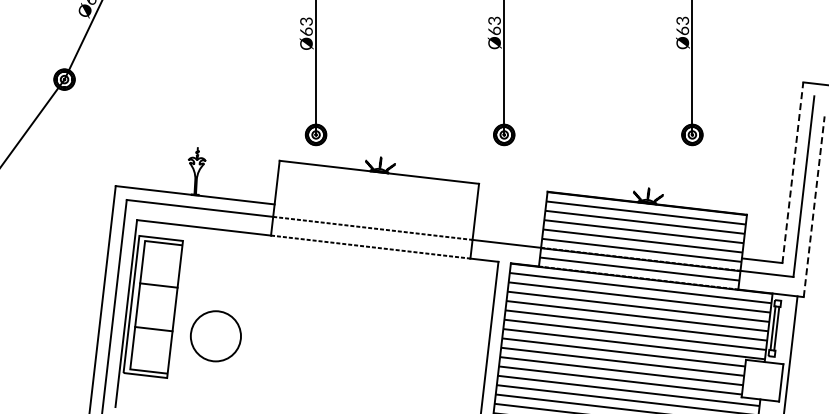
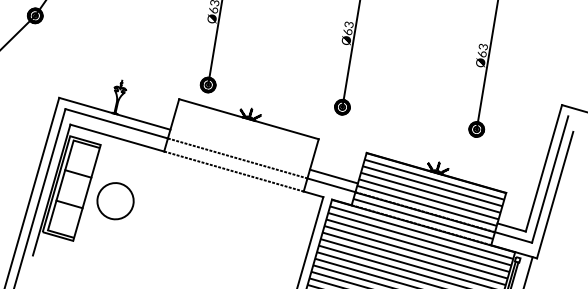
line: (792, 172) -> (543, 168), dashed -> solid
line: (814, 206) -> (555, 194), dashed -> solid
line: (508, 231) -> (334, 176), added
circle: (215, 336) -> (115, 201), moved

